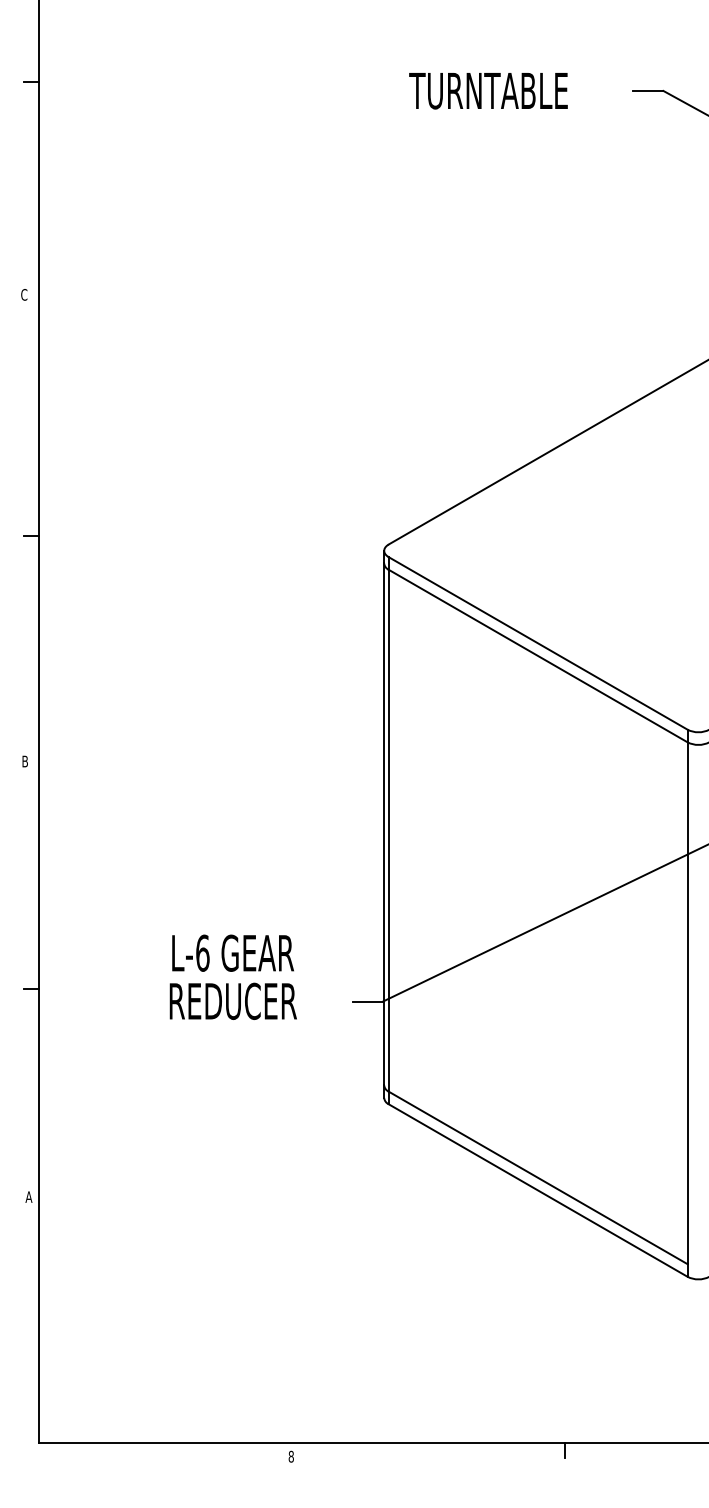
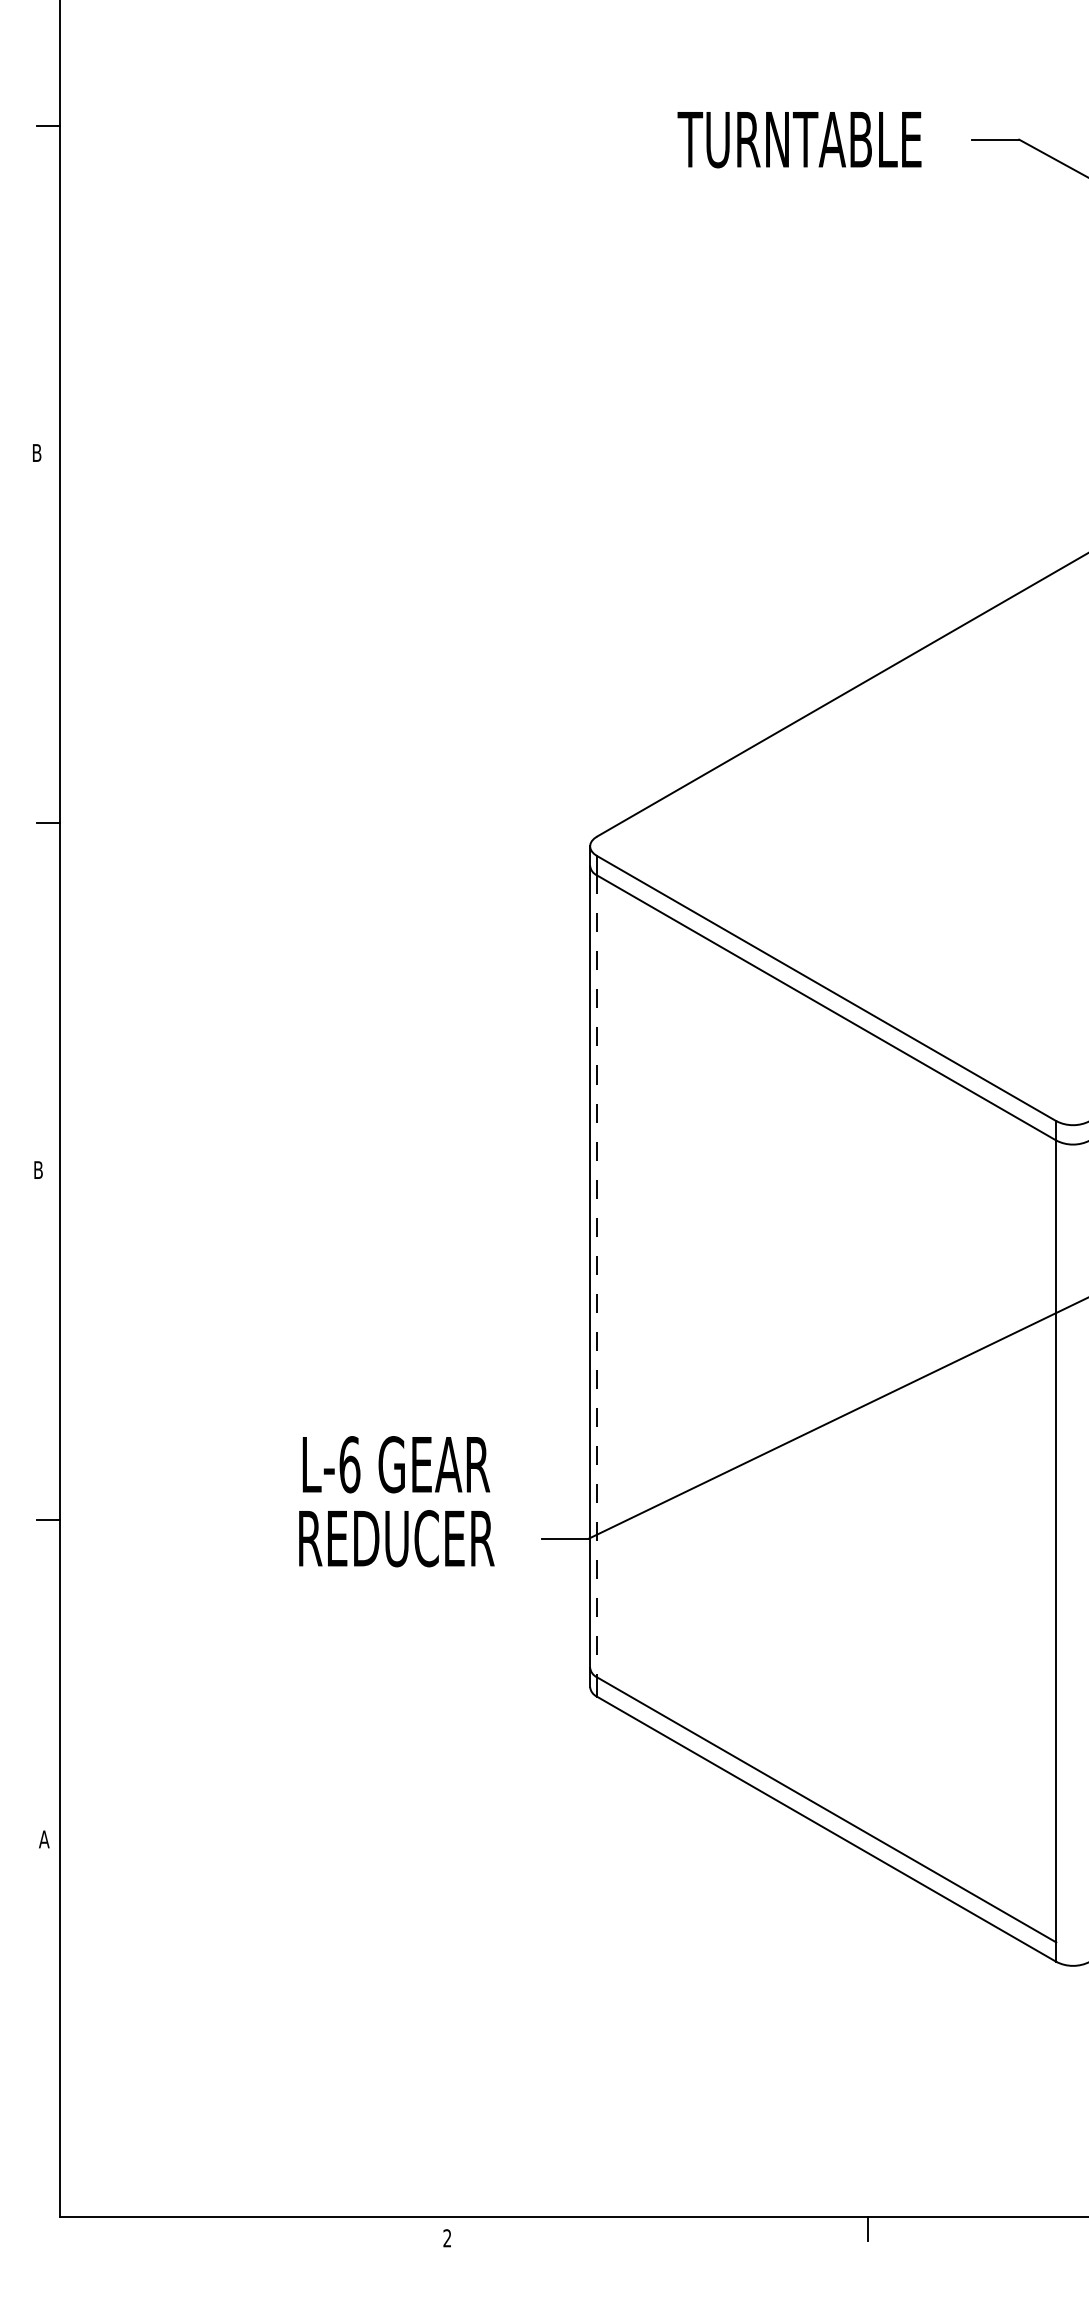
text: (488, 91) -> (799, 140), moved
text: (24, 294) -> (37, 452), C -> B
line: (388, 830) -> (596, 1276), solid -> dashed
text: (232, 976) -> (395, 1500), moved
text: (290, 1456) -> (446, 2237), 8 -> 2

